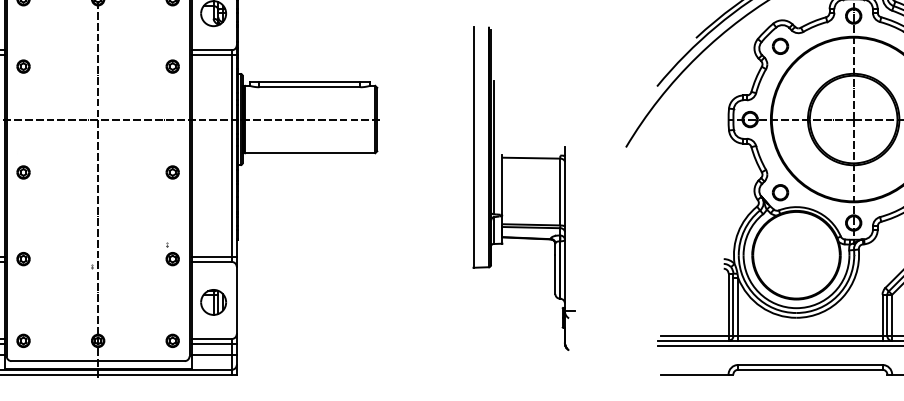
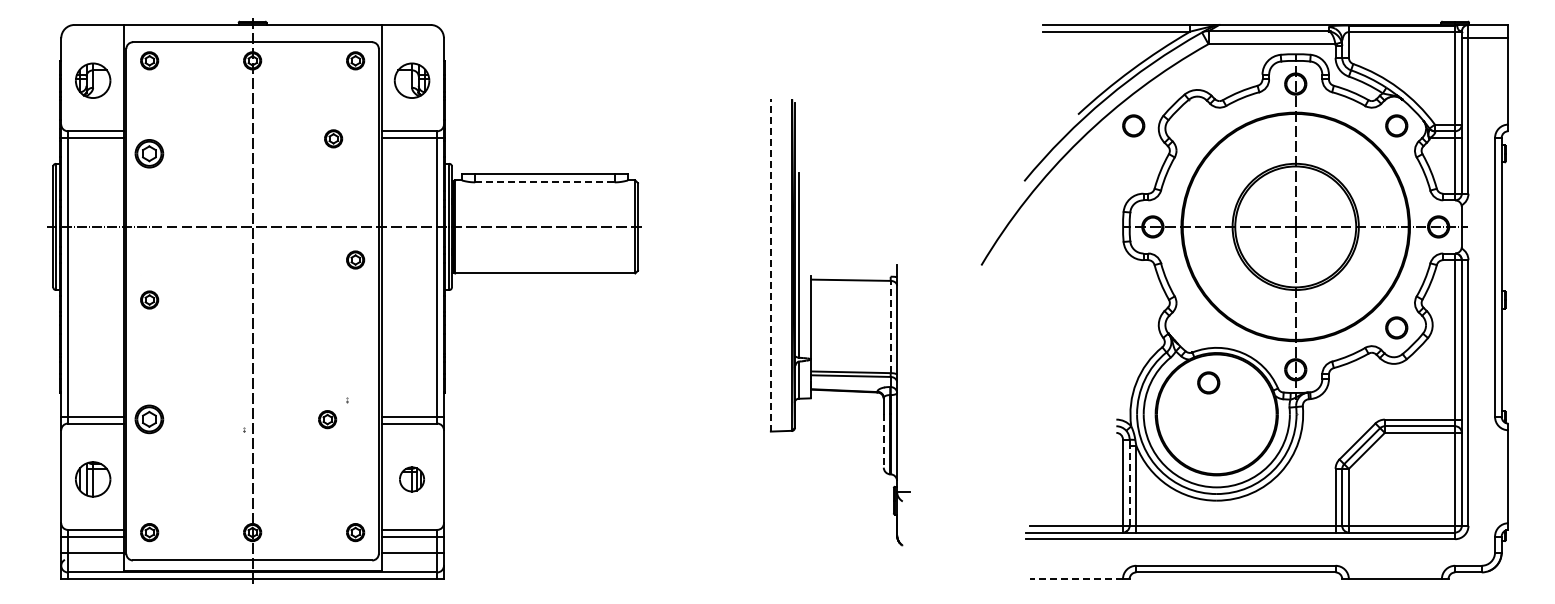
part: (780, 46) -> (1133, 125), moved
part: (23, 66) -> (149, 153), size x1.6
part: (172, 66) -> (333, 138), moved
line: (309, 87) -> (544, 182), solid -> dashed
line: (473, 146) -> (770, 264), solid -> dashed
part: (172, 172) -> (355, 259), moved
line: (560, 191) -> (890, 326), solid -> dashed
part: (780, 192) -> (1208, 382), moved
part: (23, 259) -> (149, 419), size x1.6
part: (172, 259) -> (327, 419), moved
line: (555, 274) -> (883, 440), solid -> dashed
part: (213, 302) -> (411, 479), size x0.7
line: (733, 306) -> (1129, 485), solid -> dashed
line: (694, 374) -> (1076, 579), solid -> dashed

